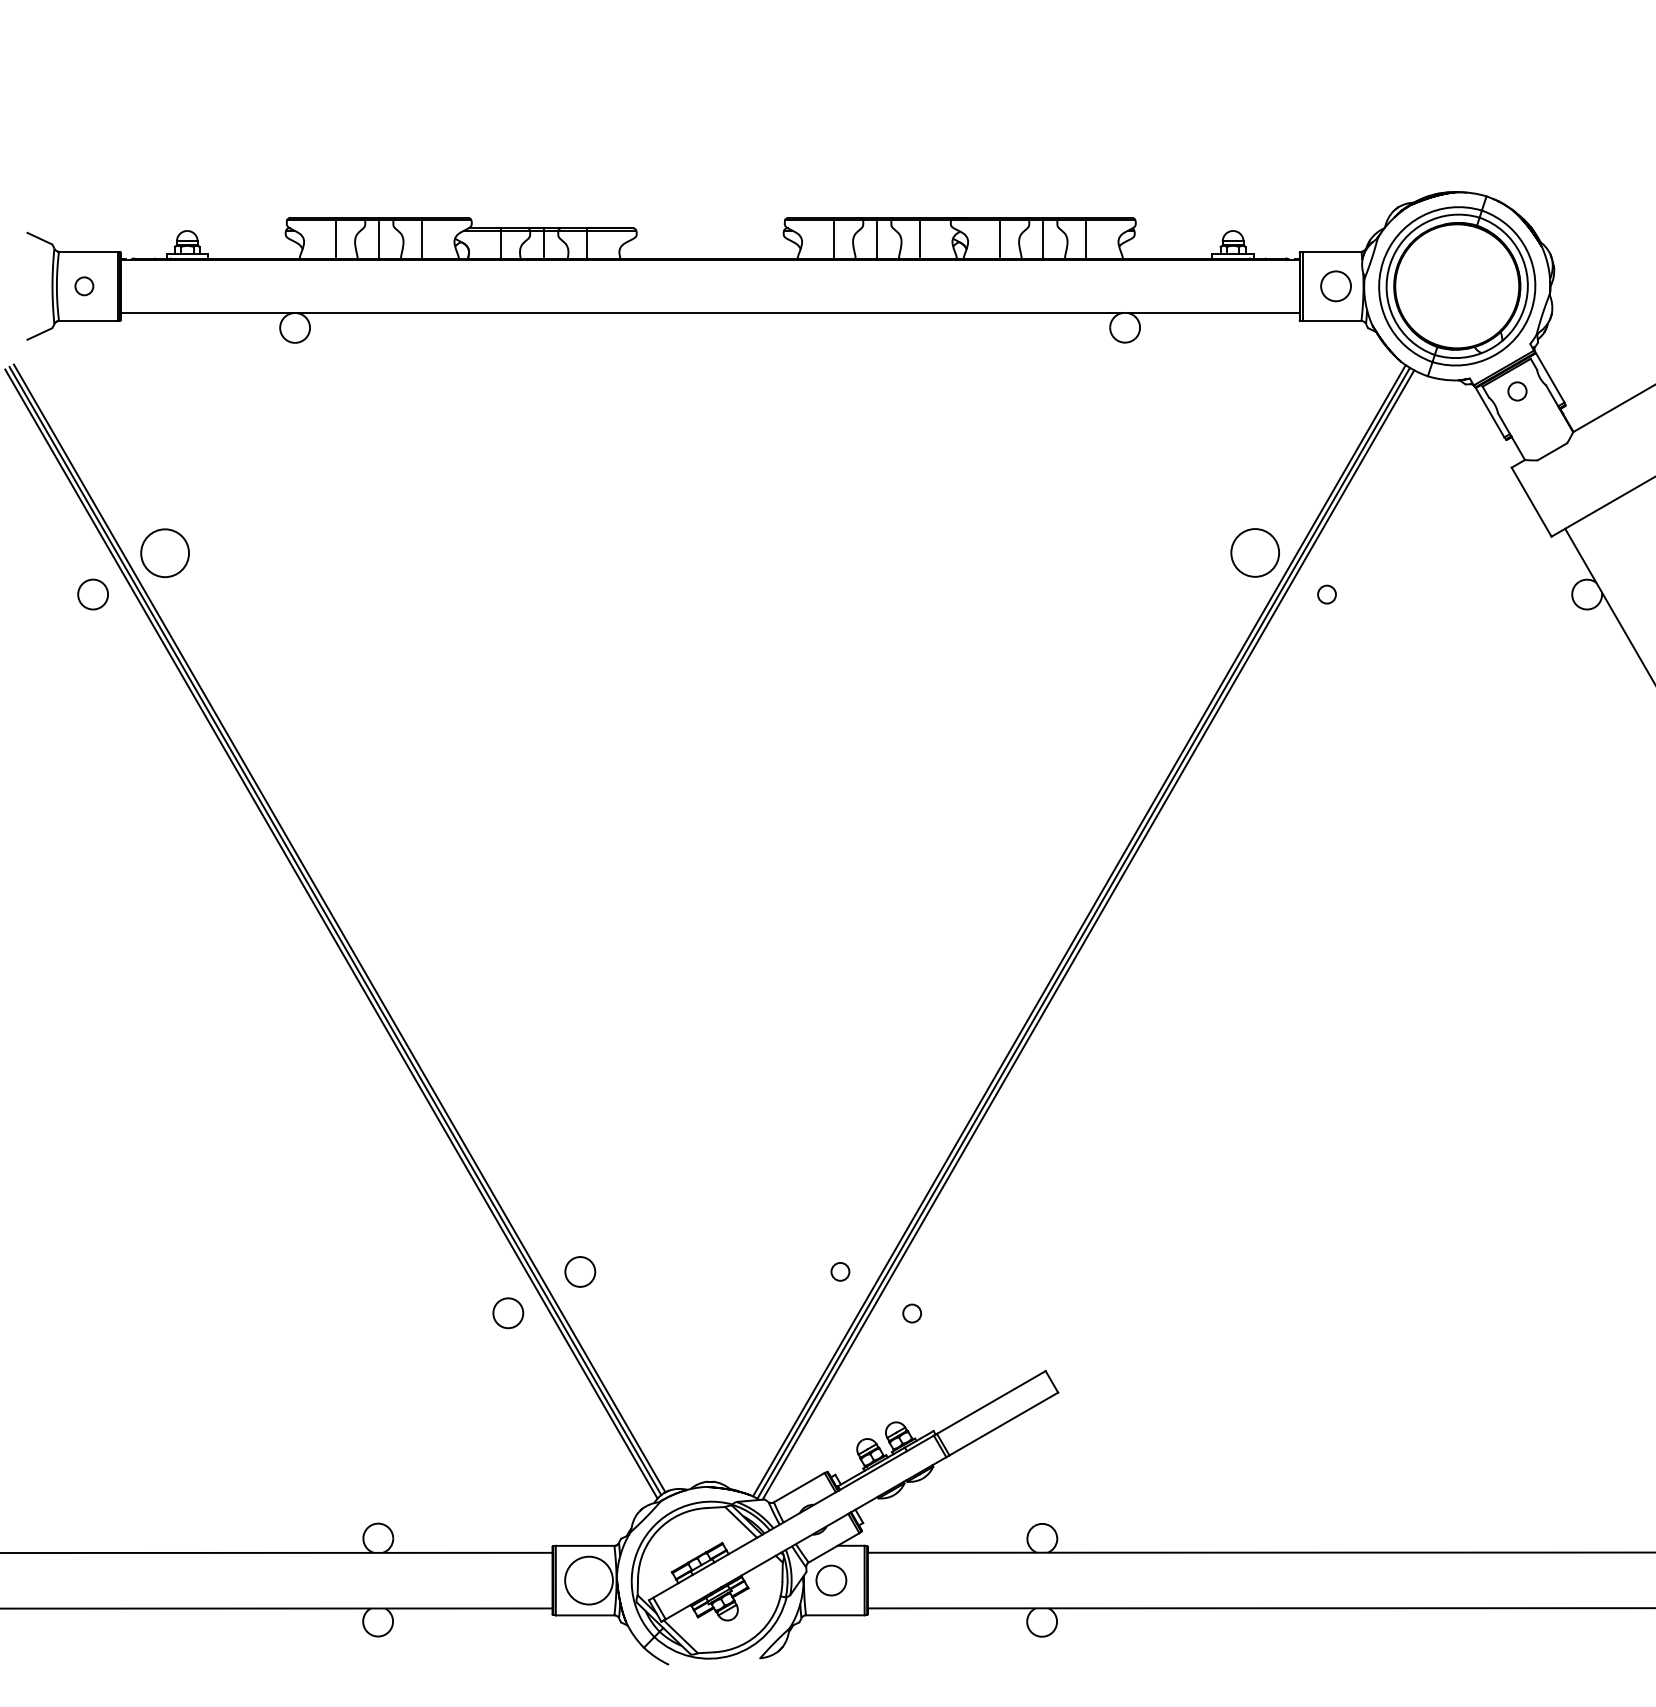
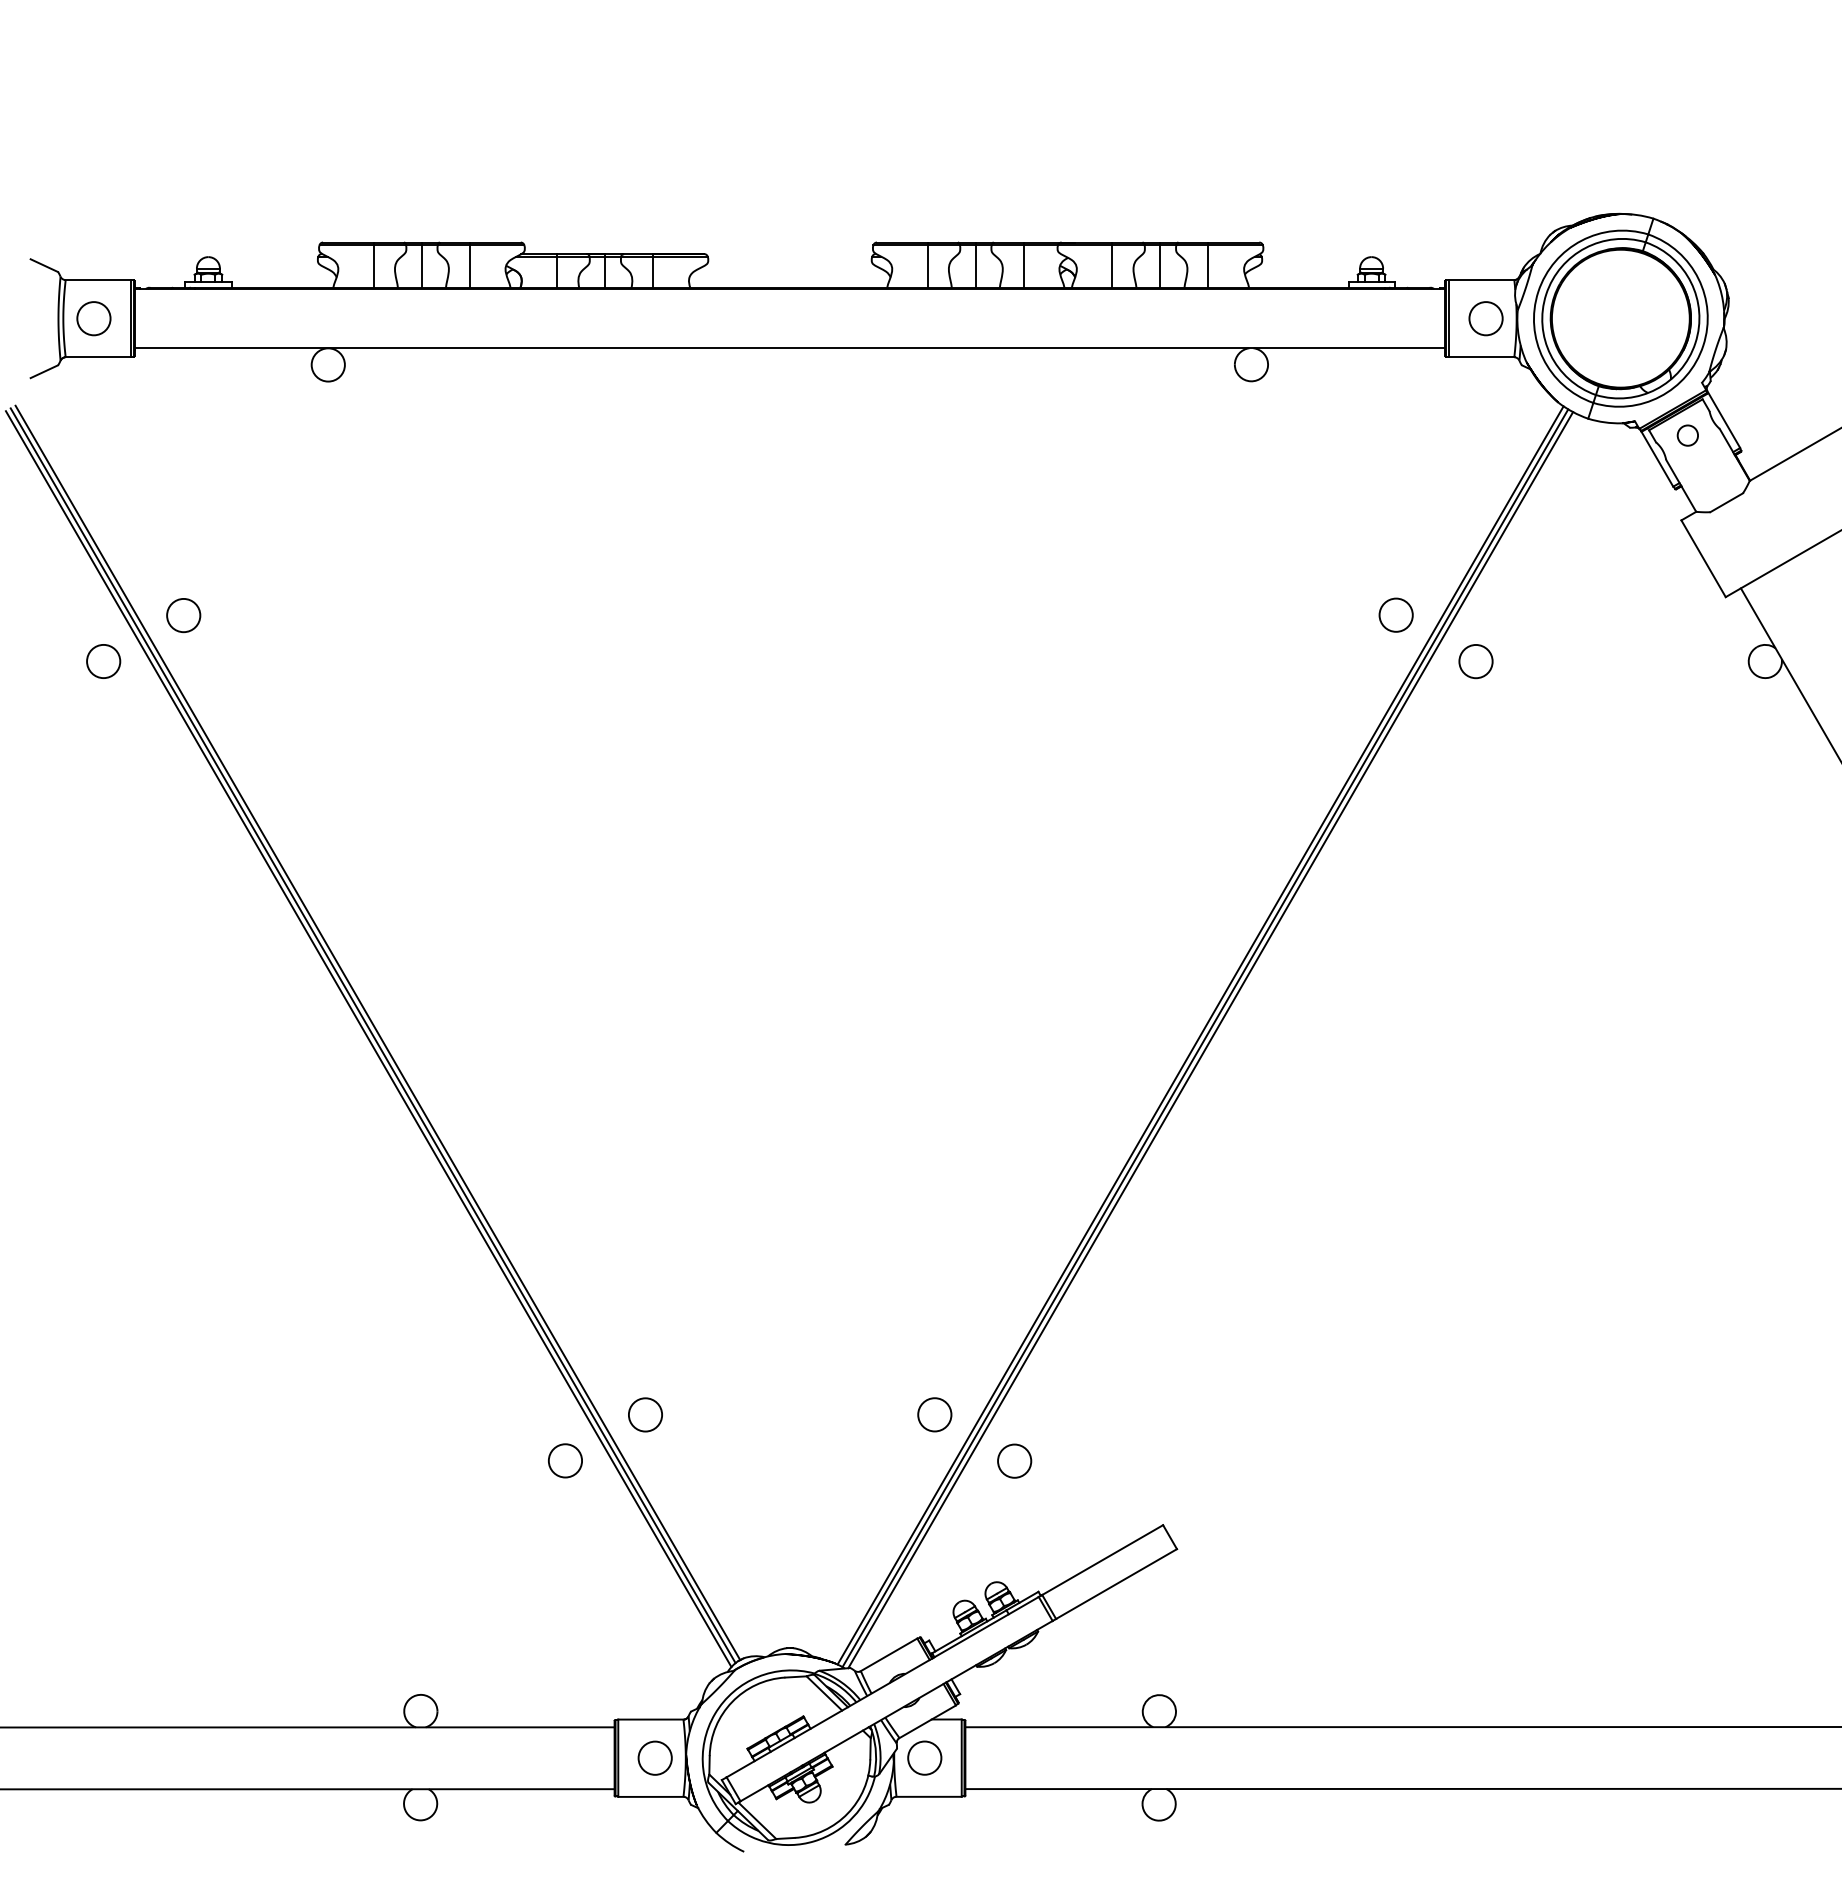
circle: (83, 286) -> (93, 318), size x1.67
circle: (1254, 552) -> (1395, 614), size x0.62
circle: (164, 553) -> (183, 615), size x0.62
circle: (1326, 594) -> (1475, 661), size x1.67
circle: (840, 1271) -> (934, 1414), size x1.67
circle: (912, 1312) -> (1014, 1460), size x1.67
circle: (588, 1579) -> (654, 1757), size x0.62

